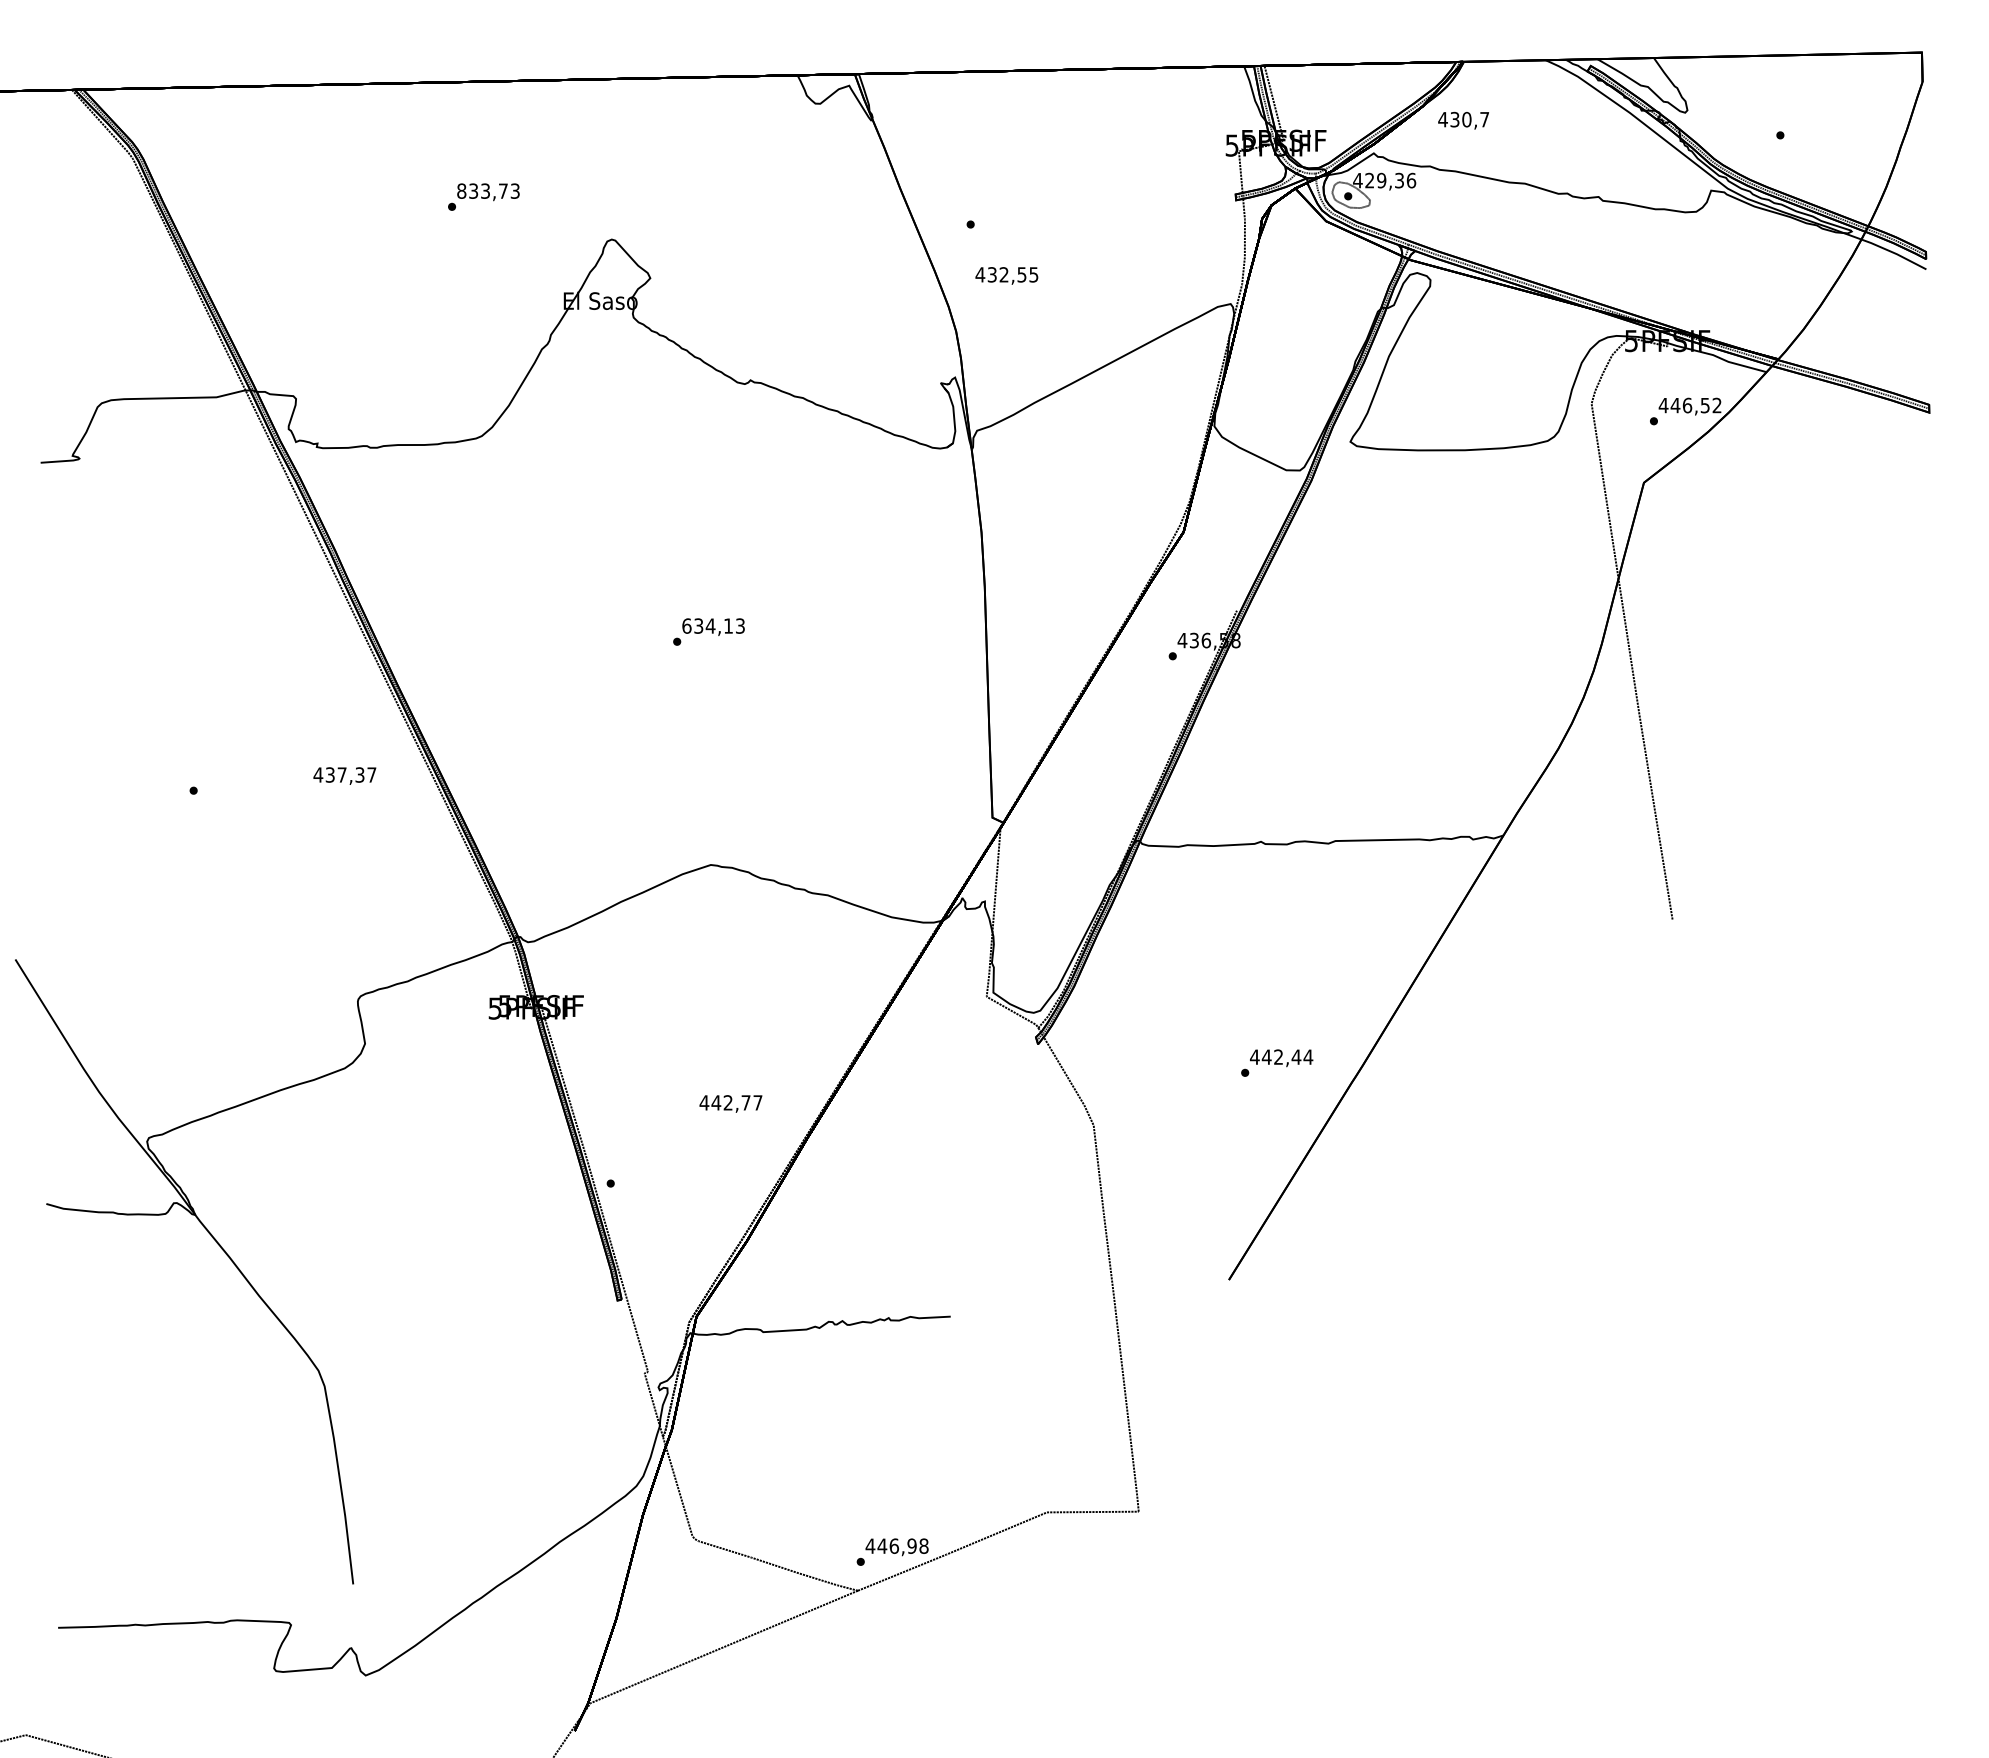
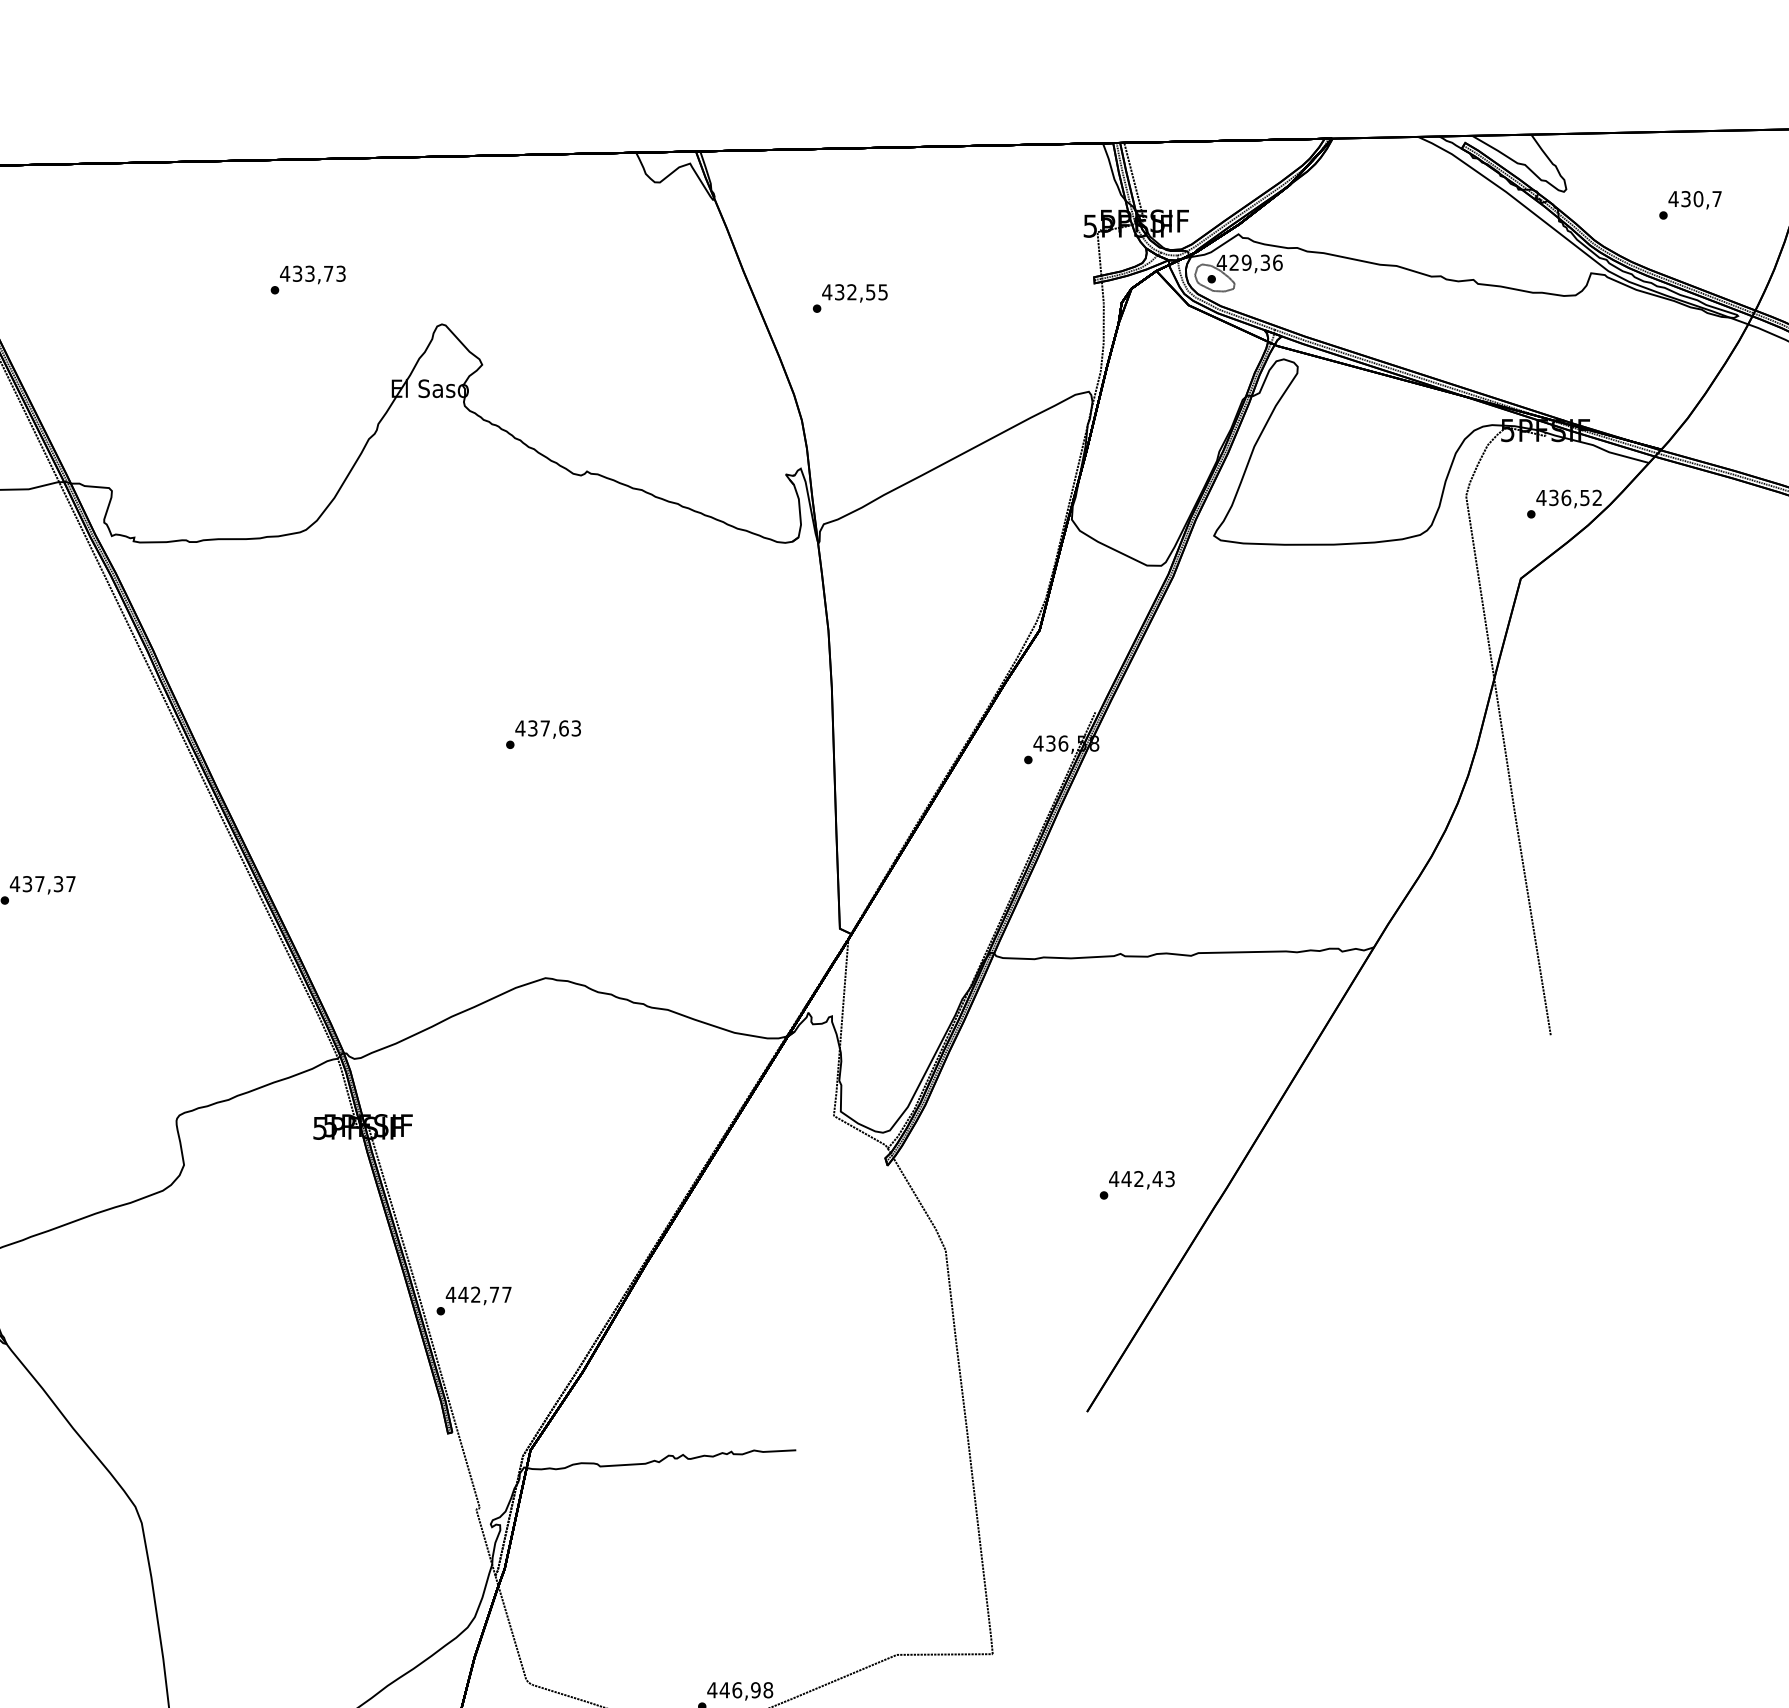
text: (1463, 120) -> (1694, 199), moved
text: (461, 190) -> (284, 273), 833,73 -> 433,73
text: (1006, 275) -> (854, 292), moved
text: (1675, 405) -> (1553, 497), 446,52 -> 436,52
text: (707, 625) -> (541, 727), 634,13 -> 437,63
text: (344, 775) -> (42, 884), moved
text: (1308, 1056) -> (1170, 1178), 442,44 -> 442,43
text: (730, 1103) -> (478, 1295), moved

